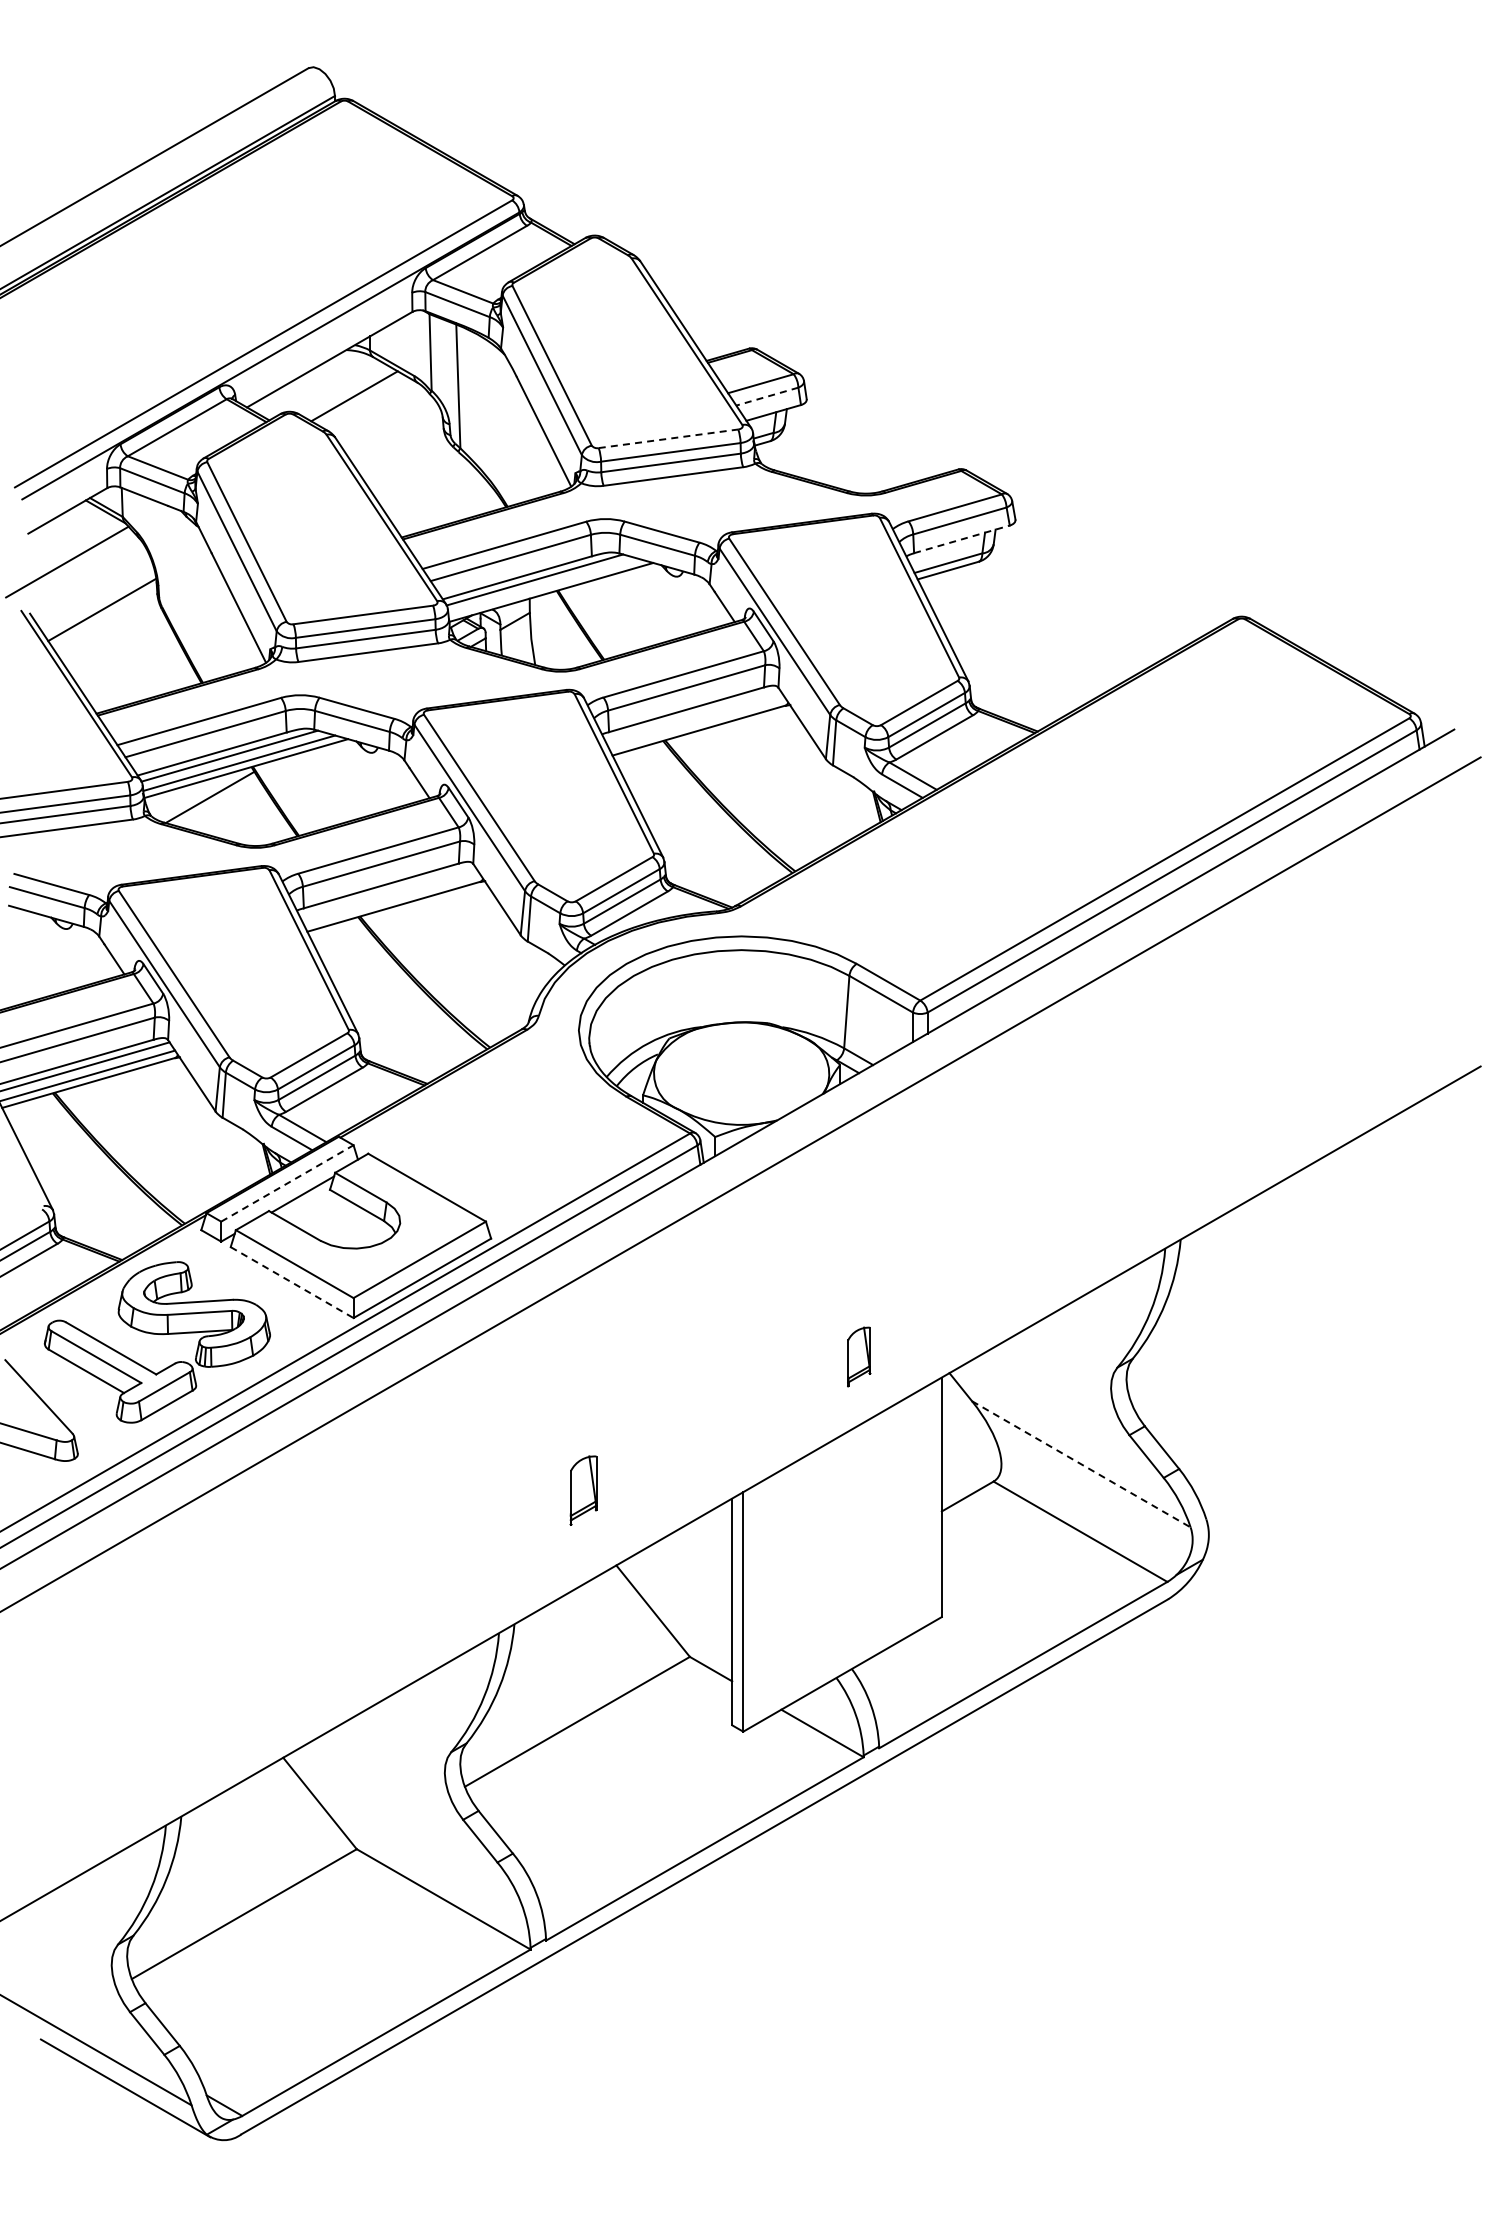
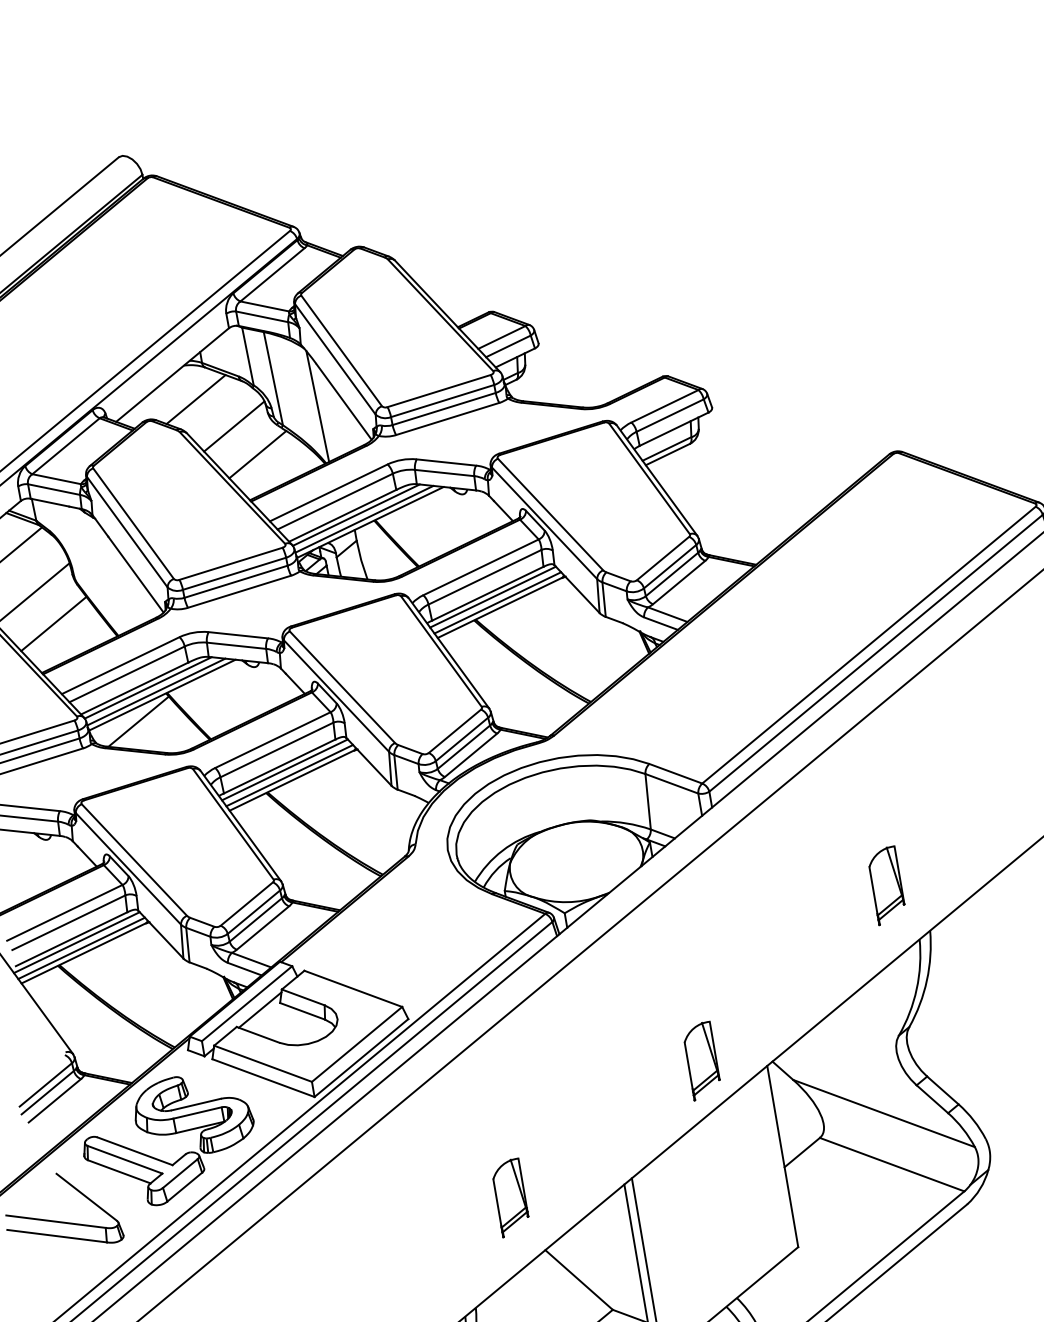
line: (766, 396) -> (507, 346), dashed -> solid
line: (508, 431) -> (317, 406), added
line: (397, 438) -> (234, 425), added
line: (669, 438) -> (439, 390), dashed -> solid
line: (421, 480) -> (257, 454), added
line: (961, 539) -> (673, 429), dashed -> solid
line: (544, 586) -> (364, 518), added
line: (122, 652) -> (53, 623), added
line: (692, 715) -> (493, 597), added
line: (697, 723) -> (497, 602), added
line: (386, 891) -> (284, 770), added
line: (392, 899) -> (289, 775), added
part: (1134, 1172) -> (886, 885), added
line: (287, 1183) -> (247, 1003), dashed -> solid
line: (292, 1282) -> (263, 1077), dashed -> solid
part: (858, 1356) -> (701, 1060), size x1.67
line: (1081, 1464) -> (884, 1113), dashed -> solid
part: (583, 1490) -> (510, 1197), size x1.43

